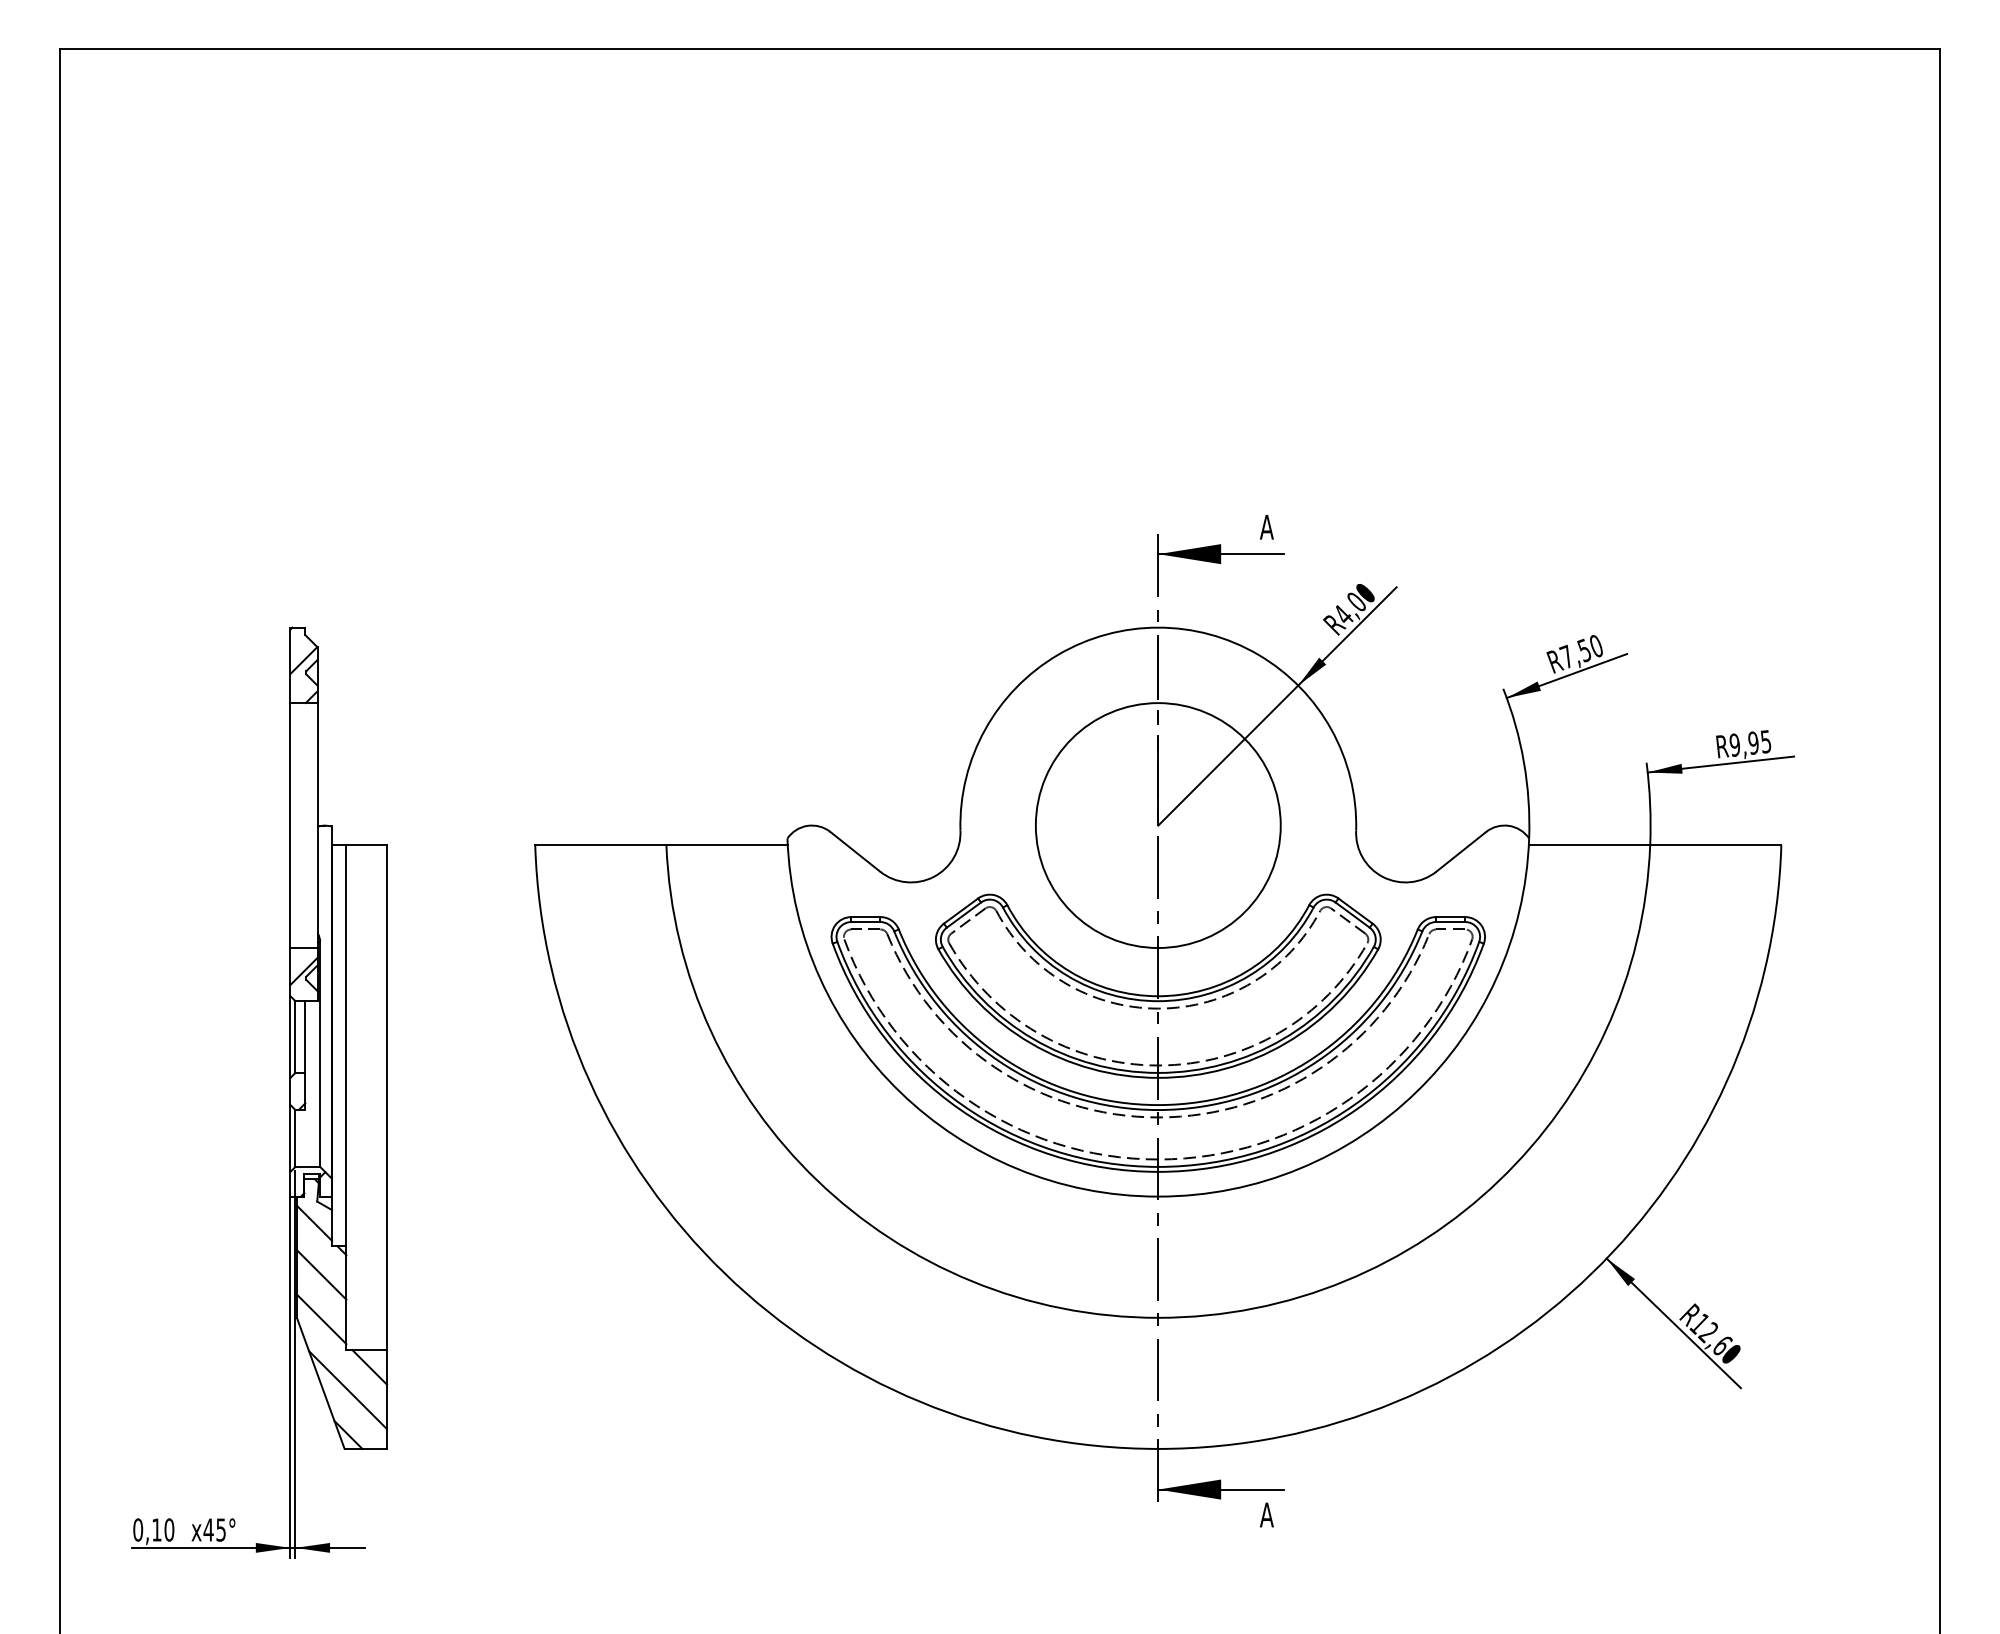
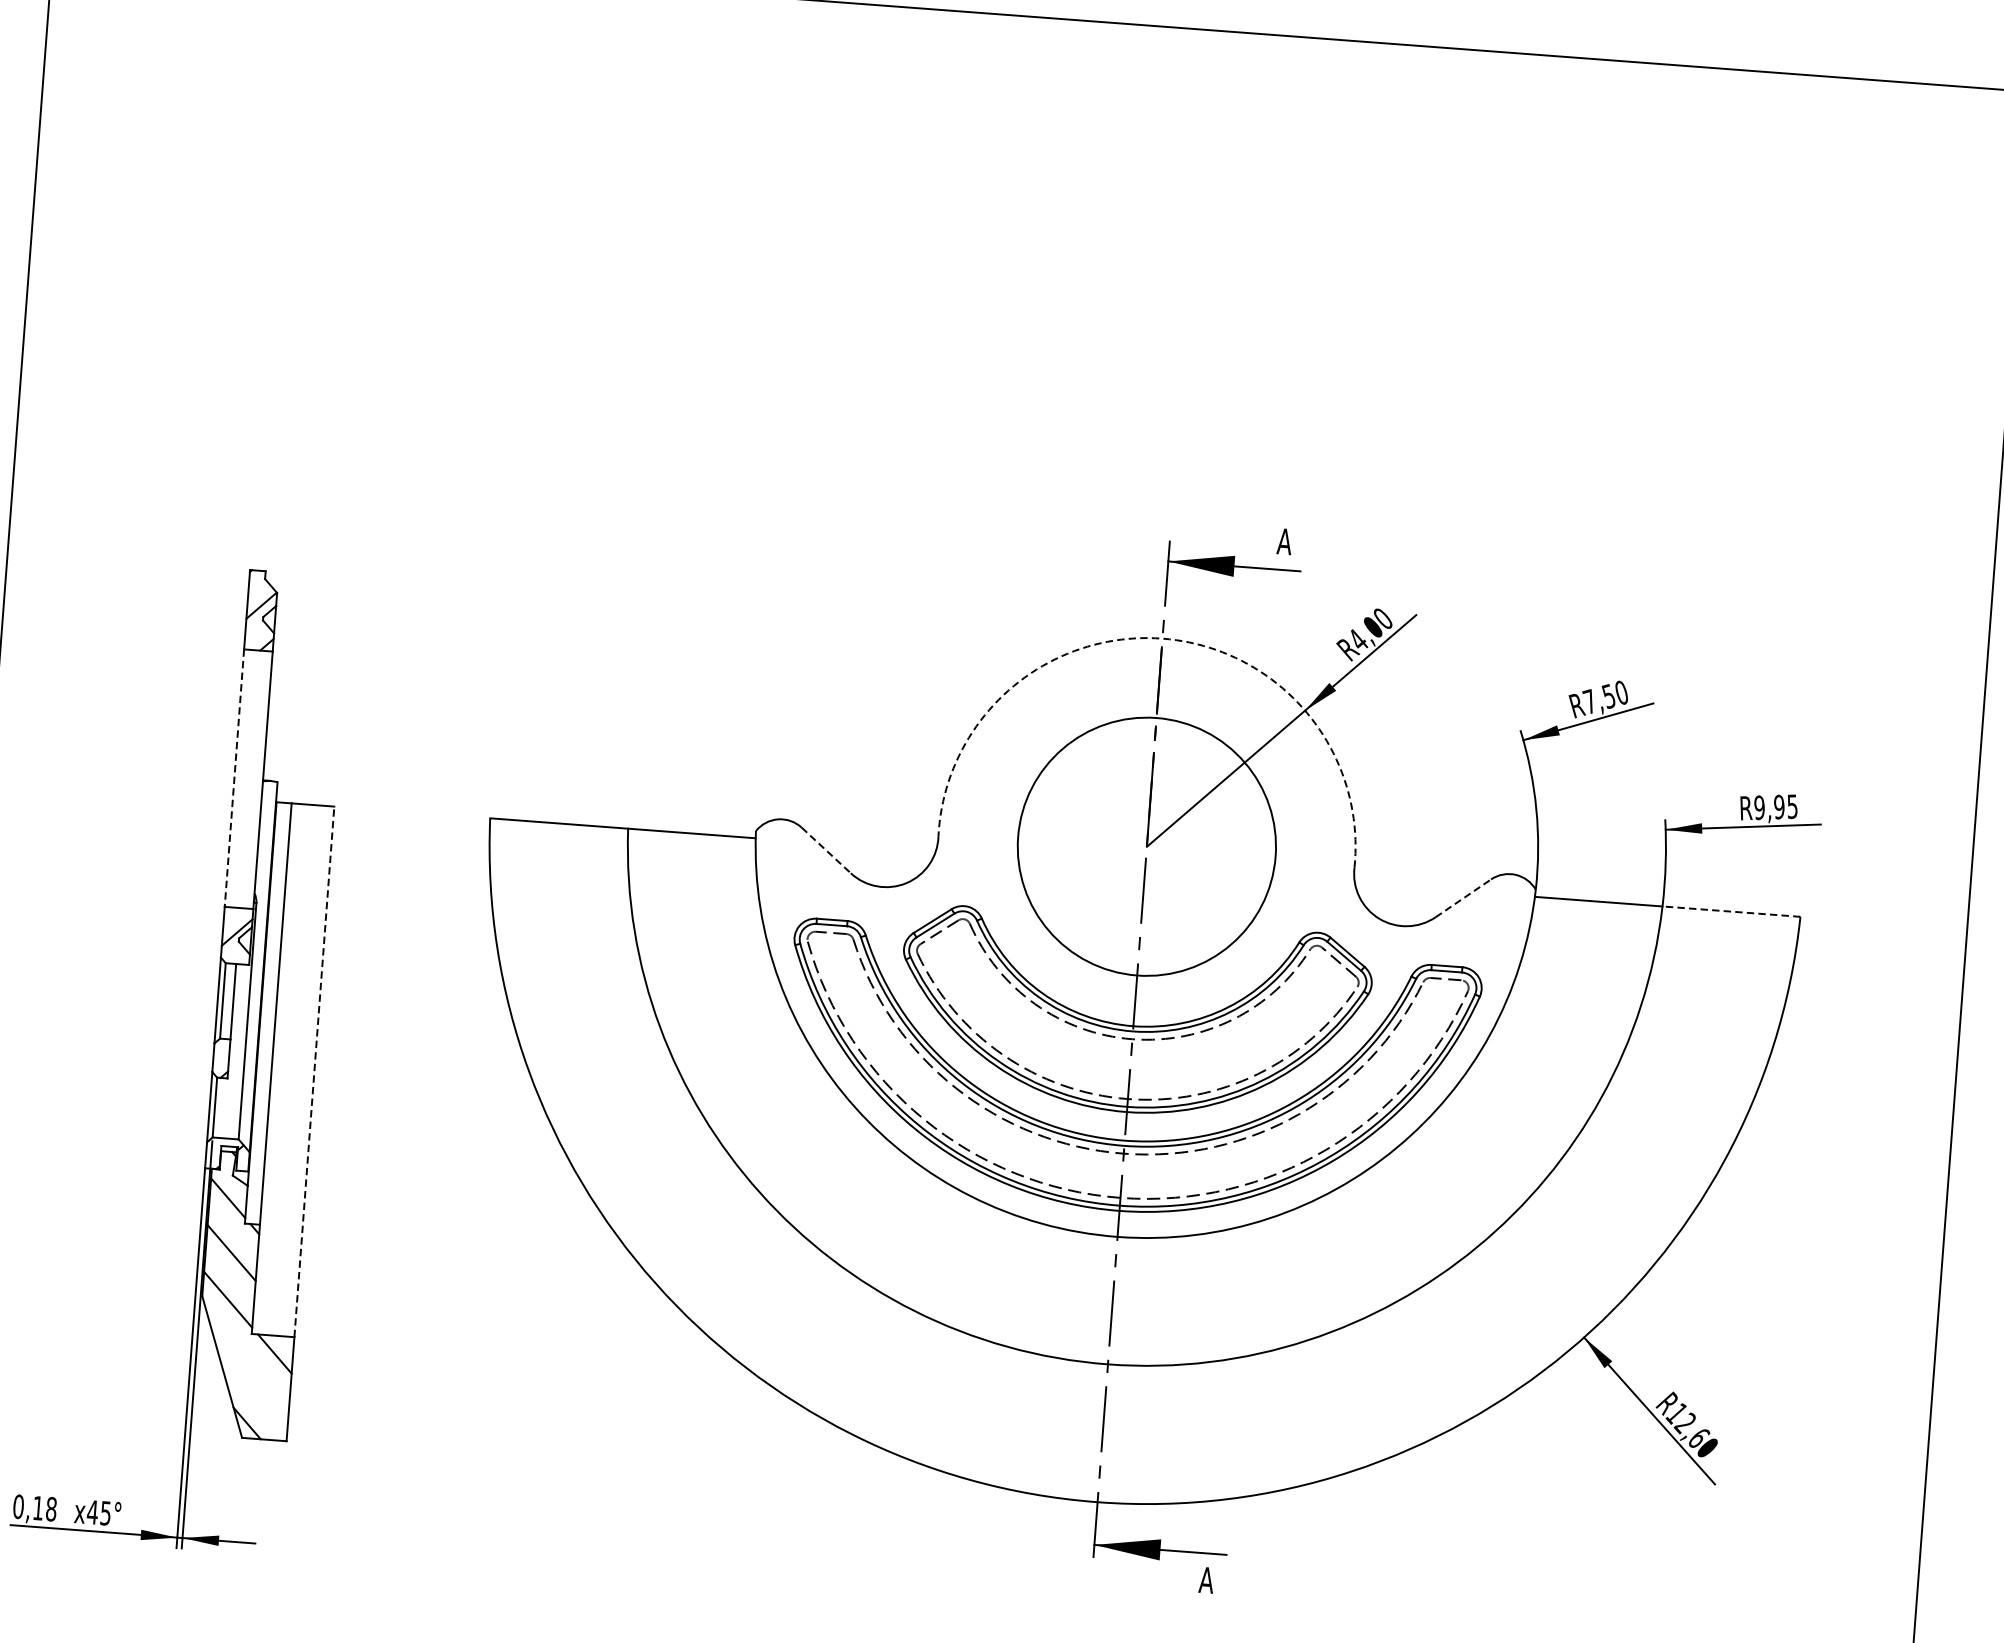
arc: (1158, 627) -> (1162, 638), solid -> dashed
line: (290, 826) -> (234, 779), solid -> dashed
line: (1715, 845) -> (1731, 911), solid -> dashed
line: (855, 851) -> (826, 850), solid -> dashed
line: (1461, 851) -> (1463, 898), solid -> dashed
line: (386, 1097) -> (313, 1071), solid -> dashed
line: (347, 1390) -> (249, 1376), removed
text: (169, 1529) -> (51, 1508), 0,10 -> 0,18

